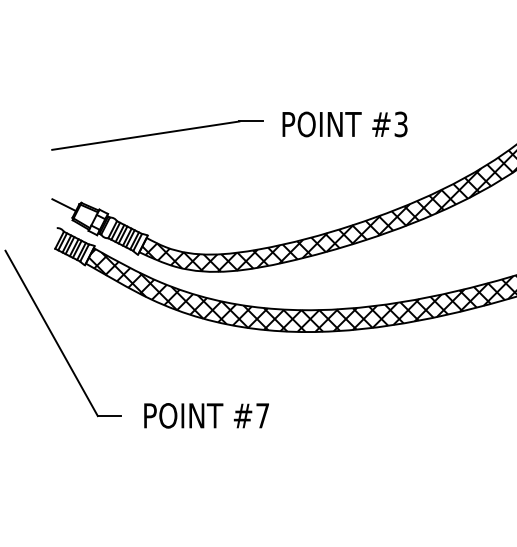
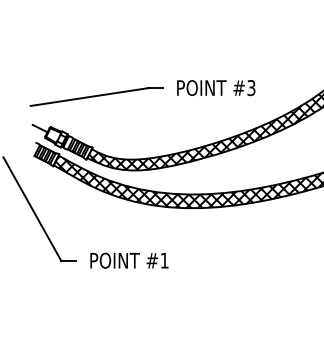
text: (345, 125) -> (216, 88), moved
part: (157, 134) -> (96, 96), moved
text: (262, 415) -> (164, 260), #7 -> #1

